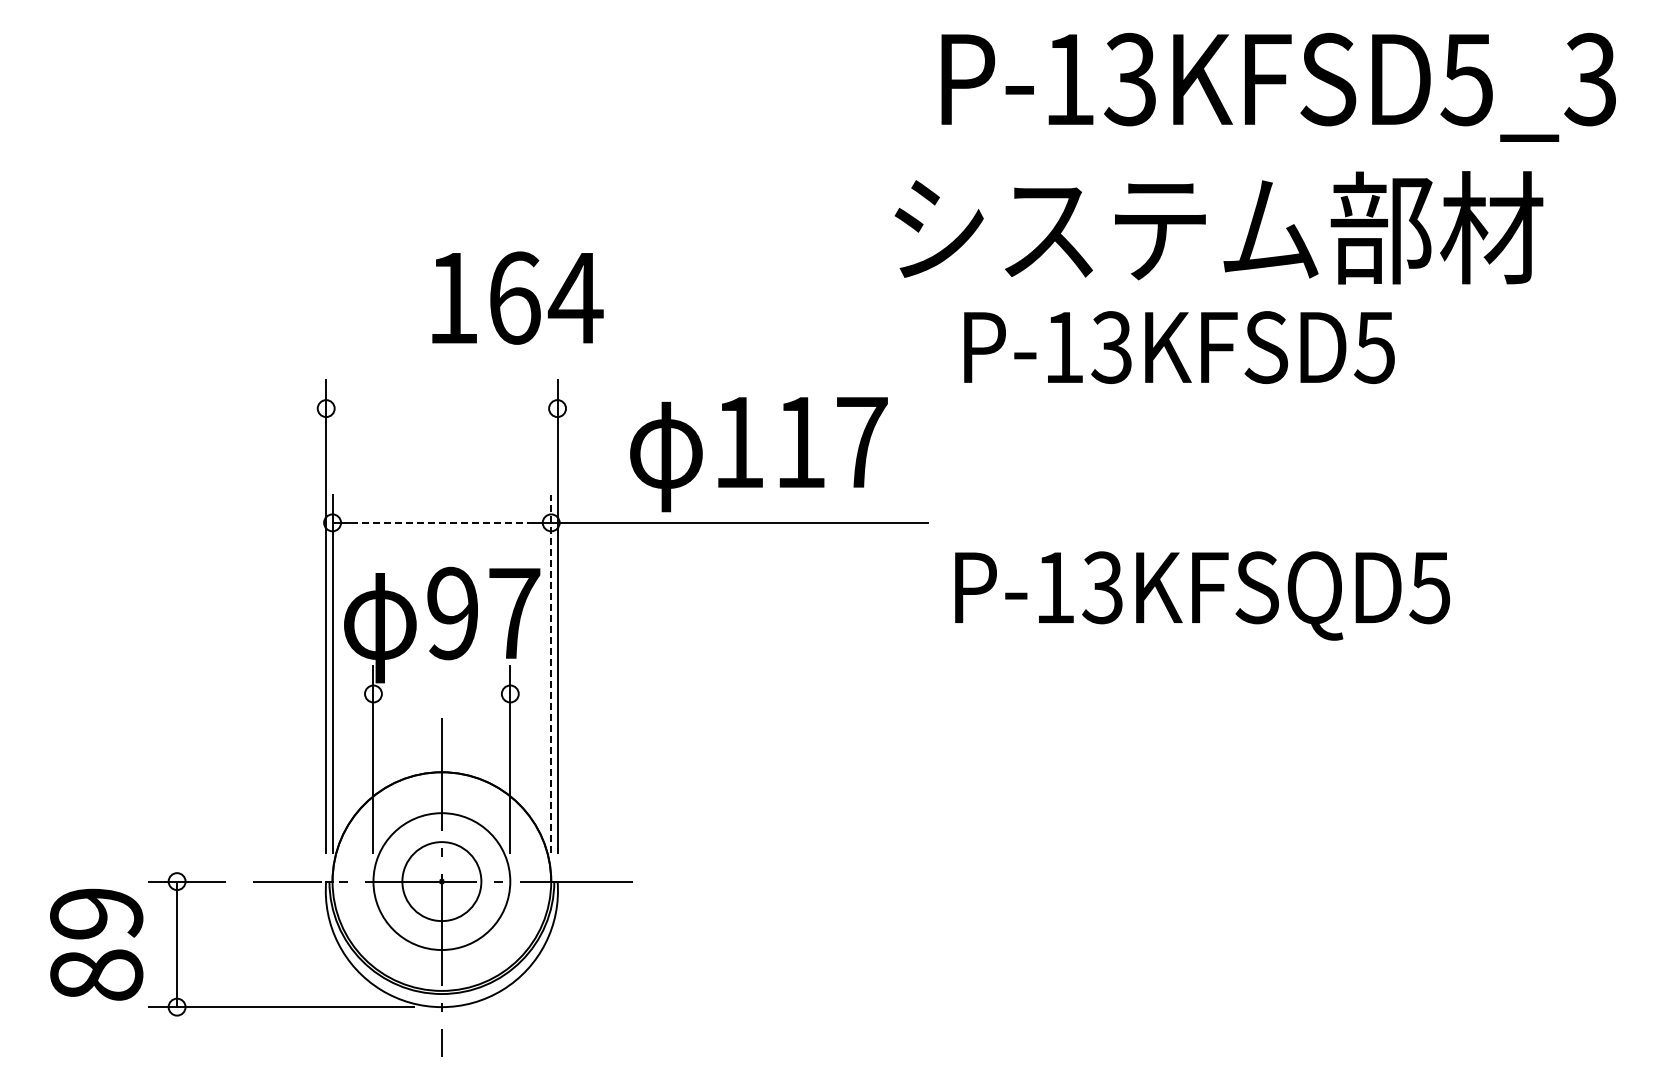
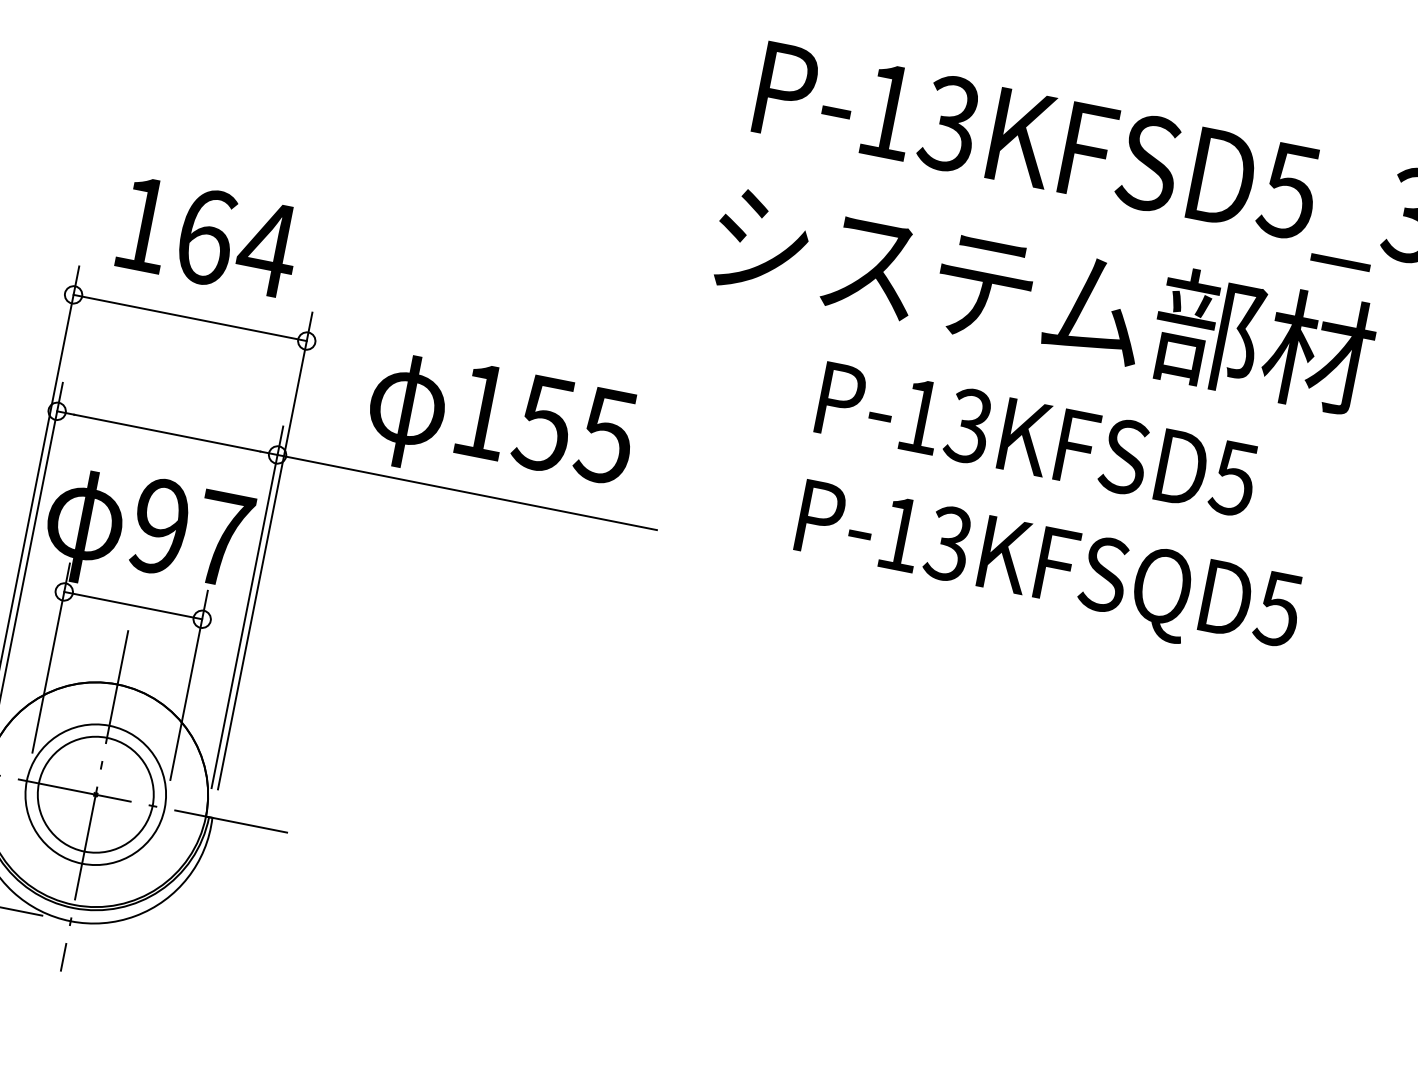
text: (1218, 227) -> (1043, 297), moved
text: (517, 297) -> (209, 236), moved
text: (1179, 347) -> (1037, 439), moved
line: (441, 408) -> (189, 317), added
text: (830, 443) -> (574, 430), 117 -> 155
line: (441, 522) -> (167, 432), dashed -> solid
text: (1202, 595) -> (1047, 571), moved
line: (551, 673) -> (247, 606), dashed -> solid
line: (441, 693) -> (132, 605), added
circle: (441, 881) -> (95, 794), size x1.43

